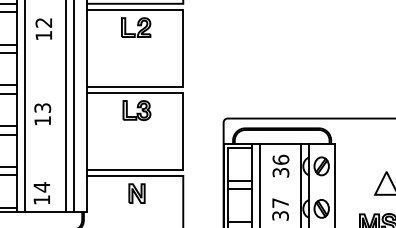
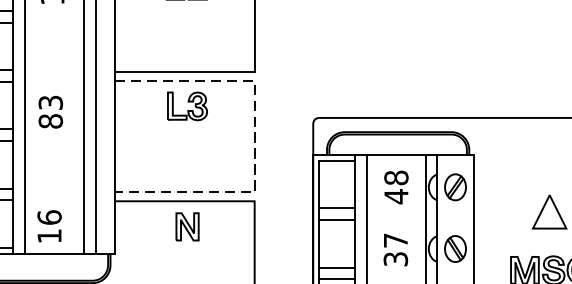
text: (42, 120) -> (50, 120), 13 -> 83
line: (183, 131) -> (255, 136), solid -> dashed
text: (280, 166) -> (395, 187), 36 -> 48
text: (41, 187) -> (48, 217), 14 -> 16

